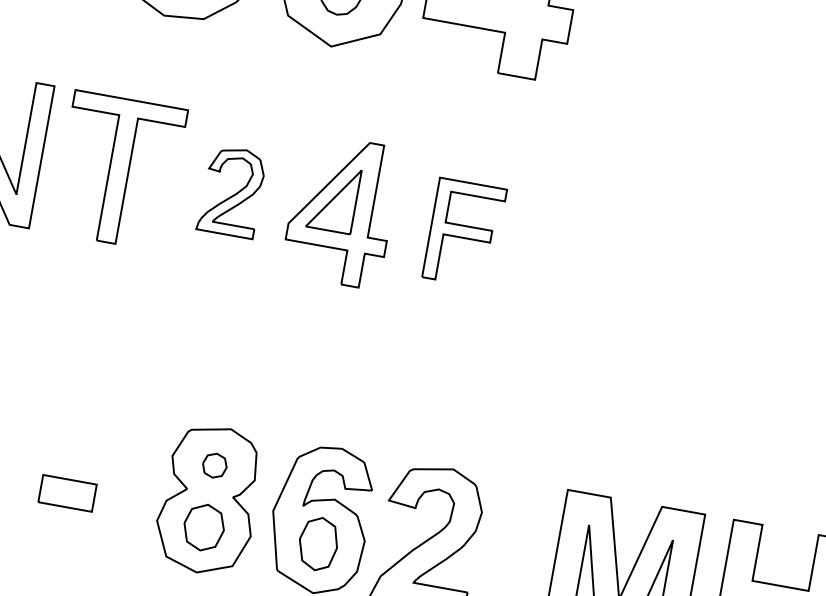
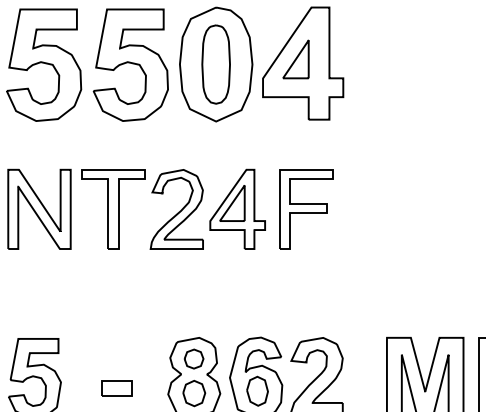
part: (231, 191) -> (176, 209), size x1.67
part: (464, 233) -> (306, 209), size x1.43
part: (214, 464) -> (193, 358), size x1.43

